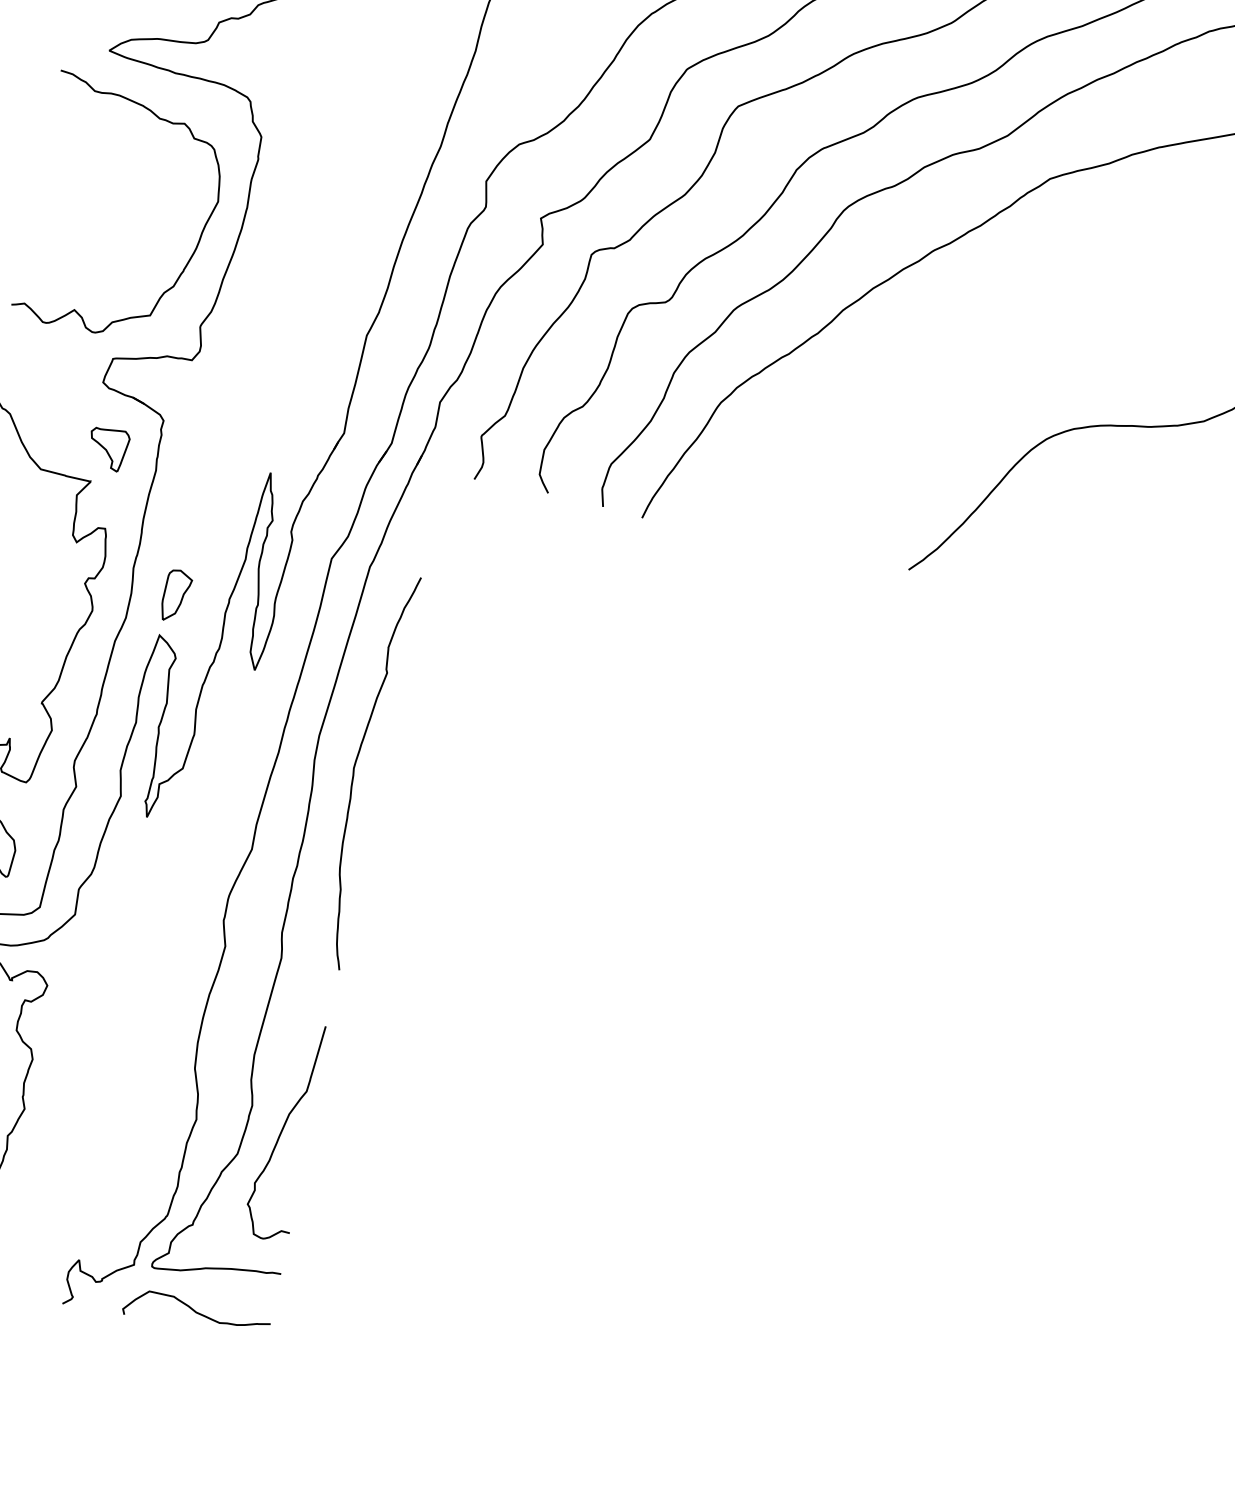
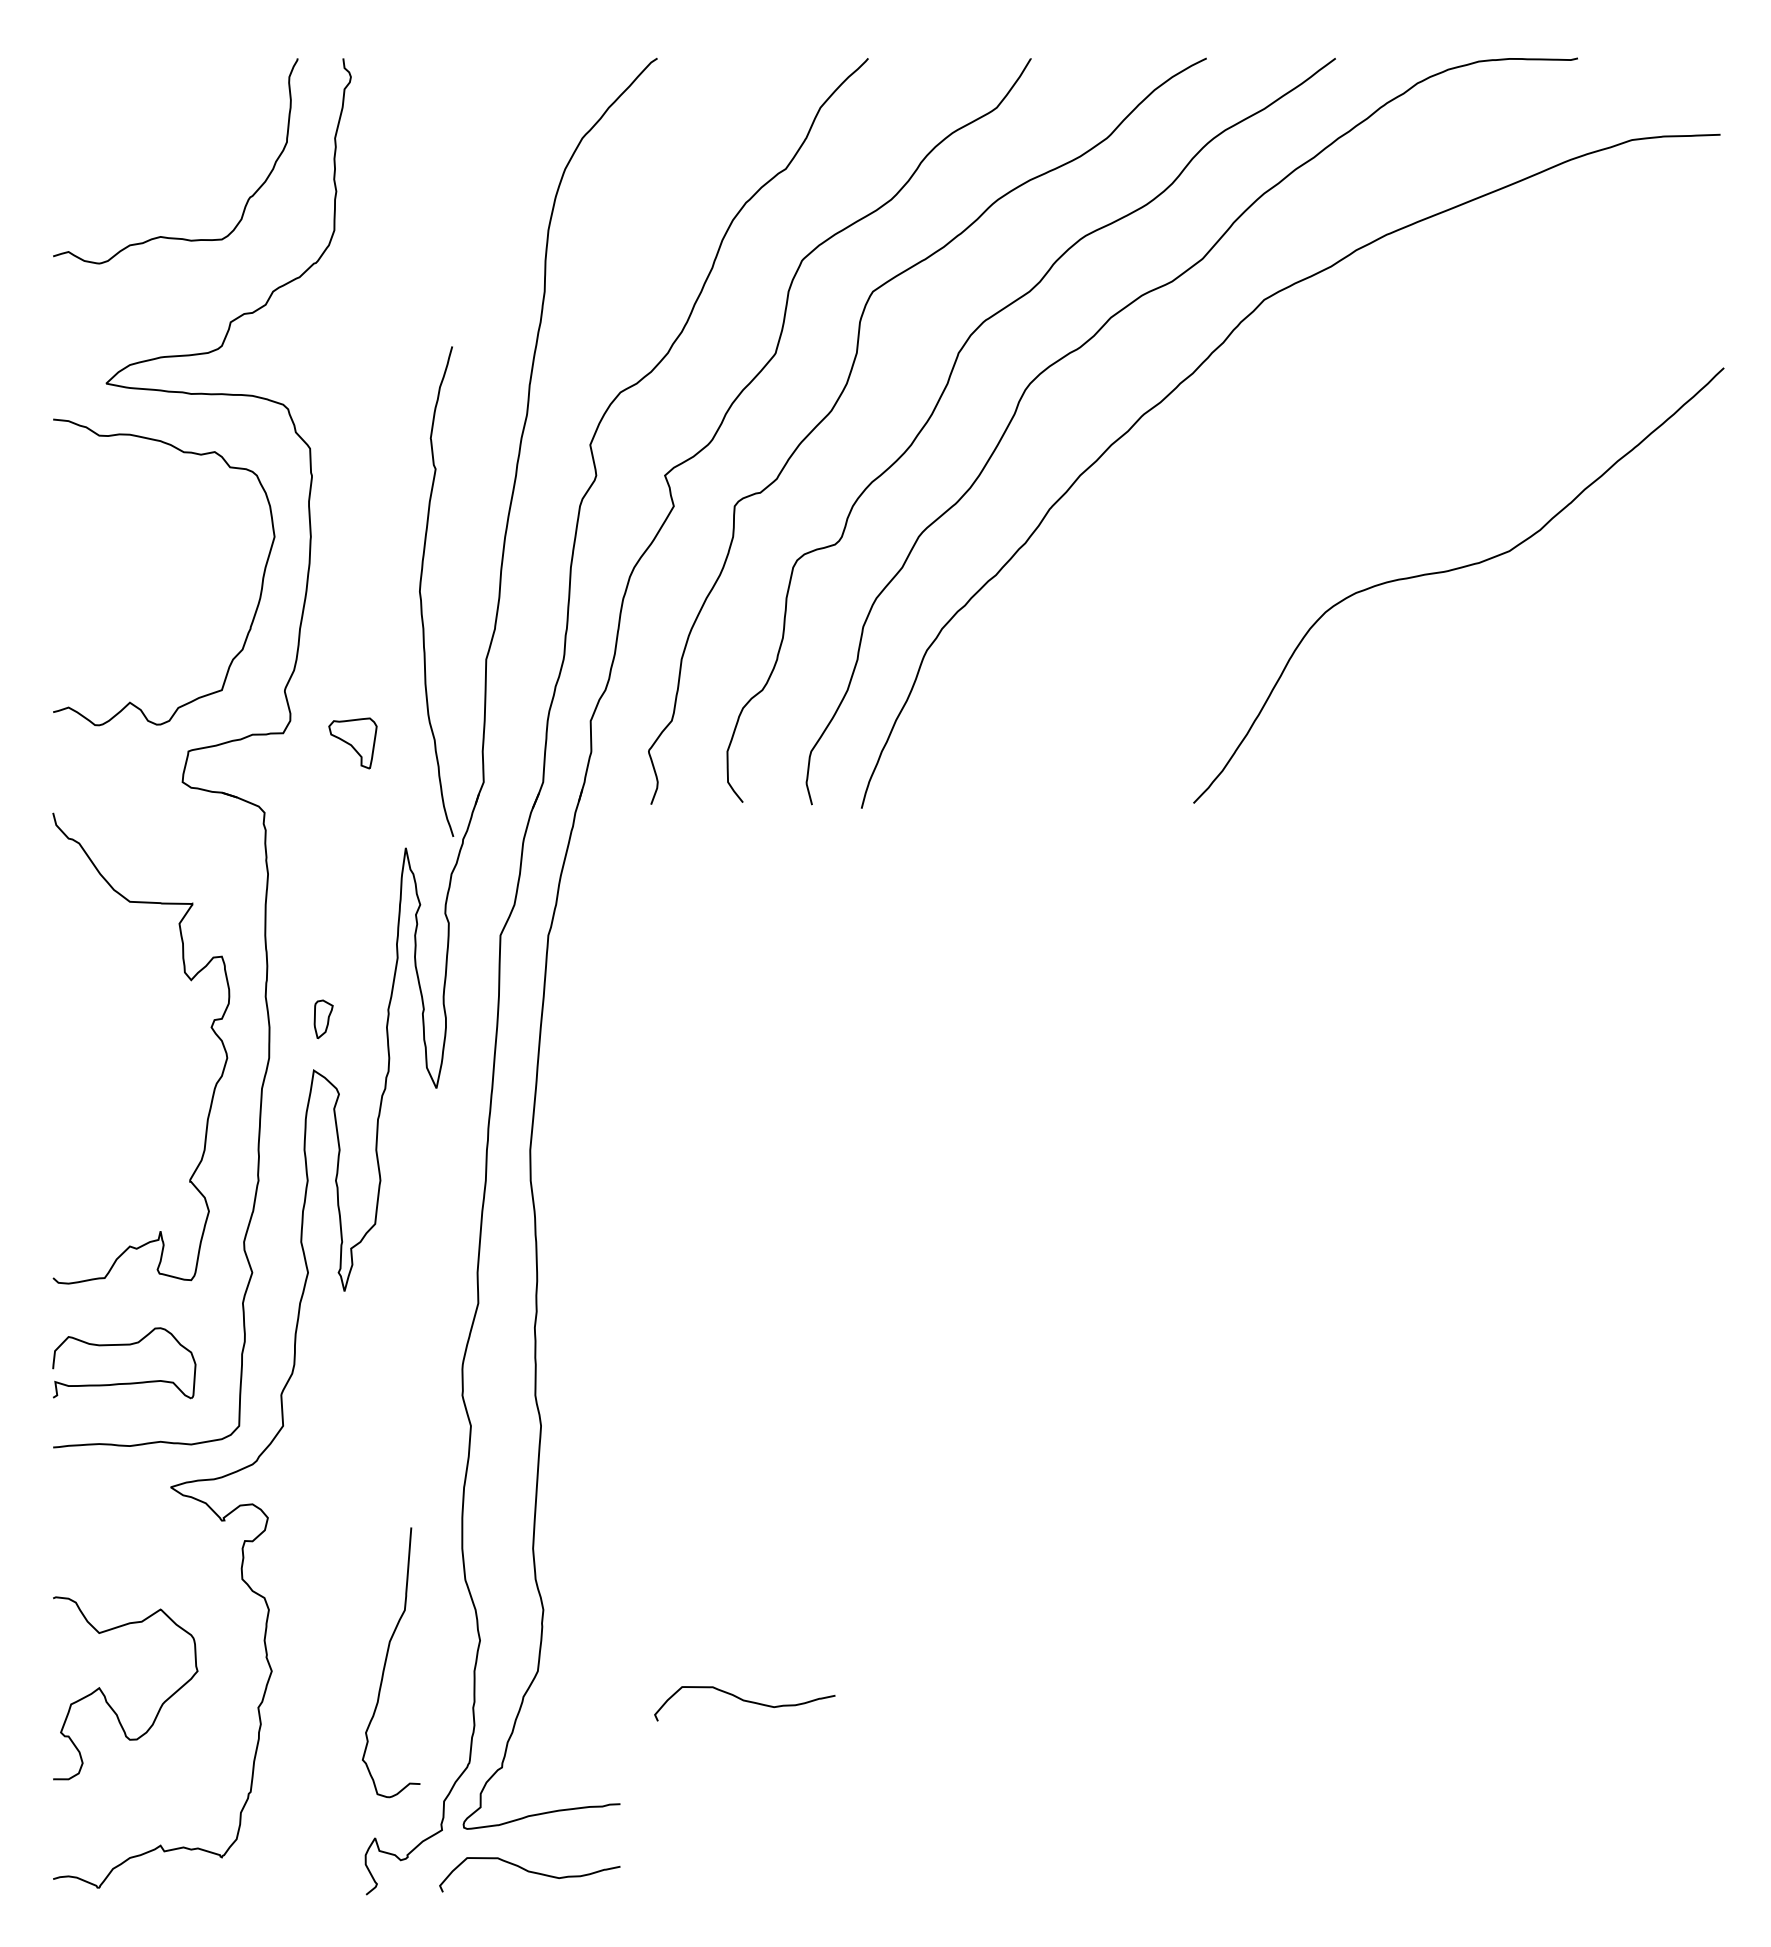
part: (107, 448) -> (352, 743), moved
part: (175, 596) -> (323, 1019), size x0.6
curve: (354, 770) -> (421, 594), moved
curve: (283, 1130) -> (386, 1662), moved
curve: (397, 1212) -> (744, 1701), added

